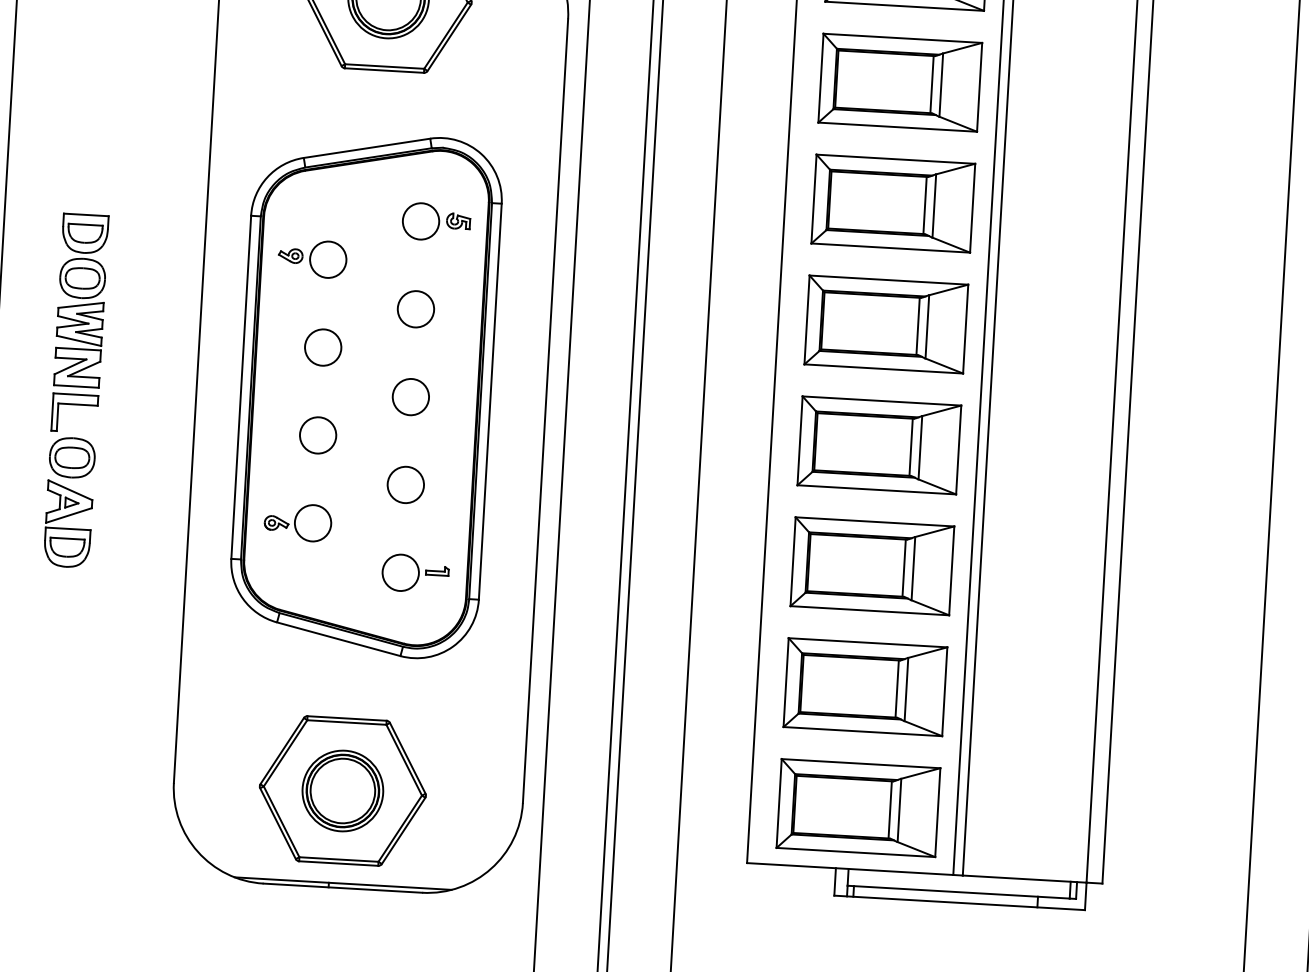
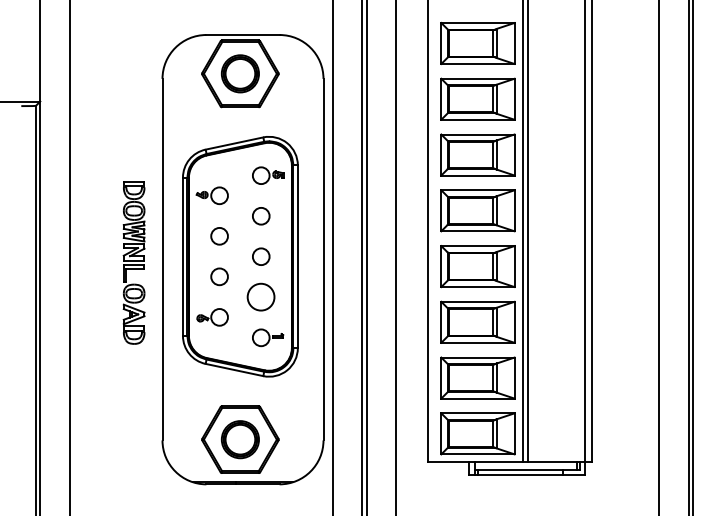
part: (74, 390) -> (133, 262), moved
circle: (406, 485) -> (261, 297), size x1.6

